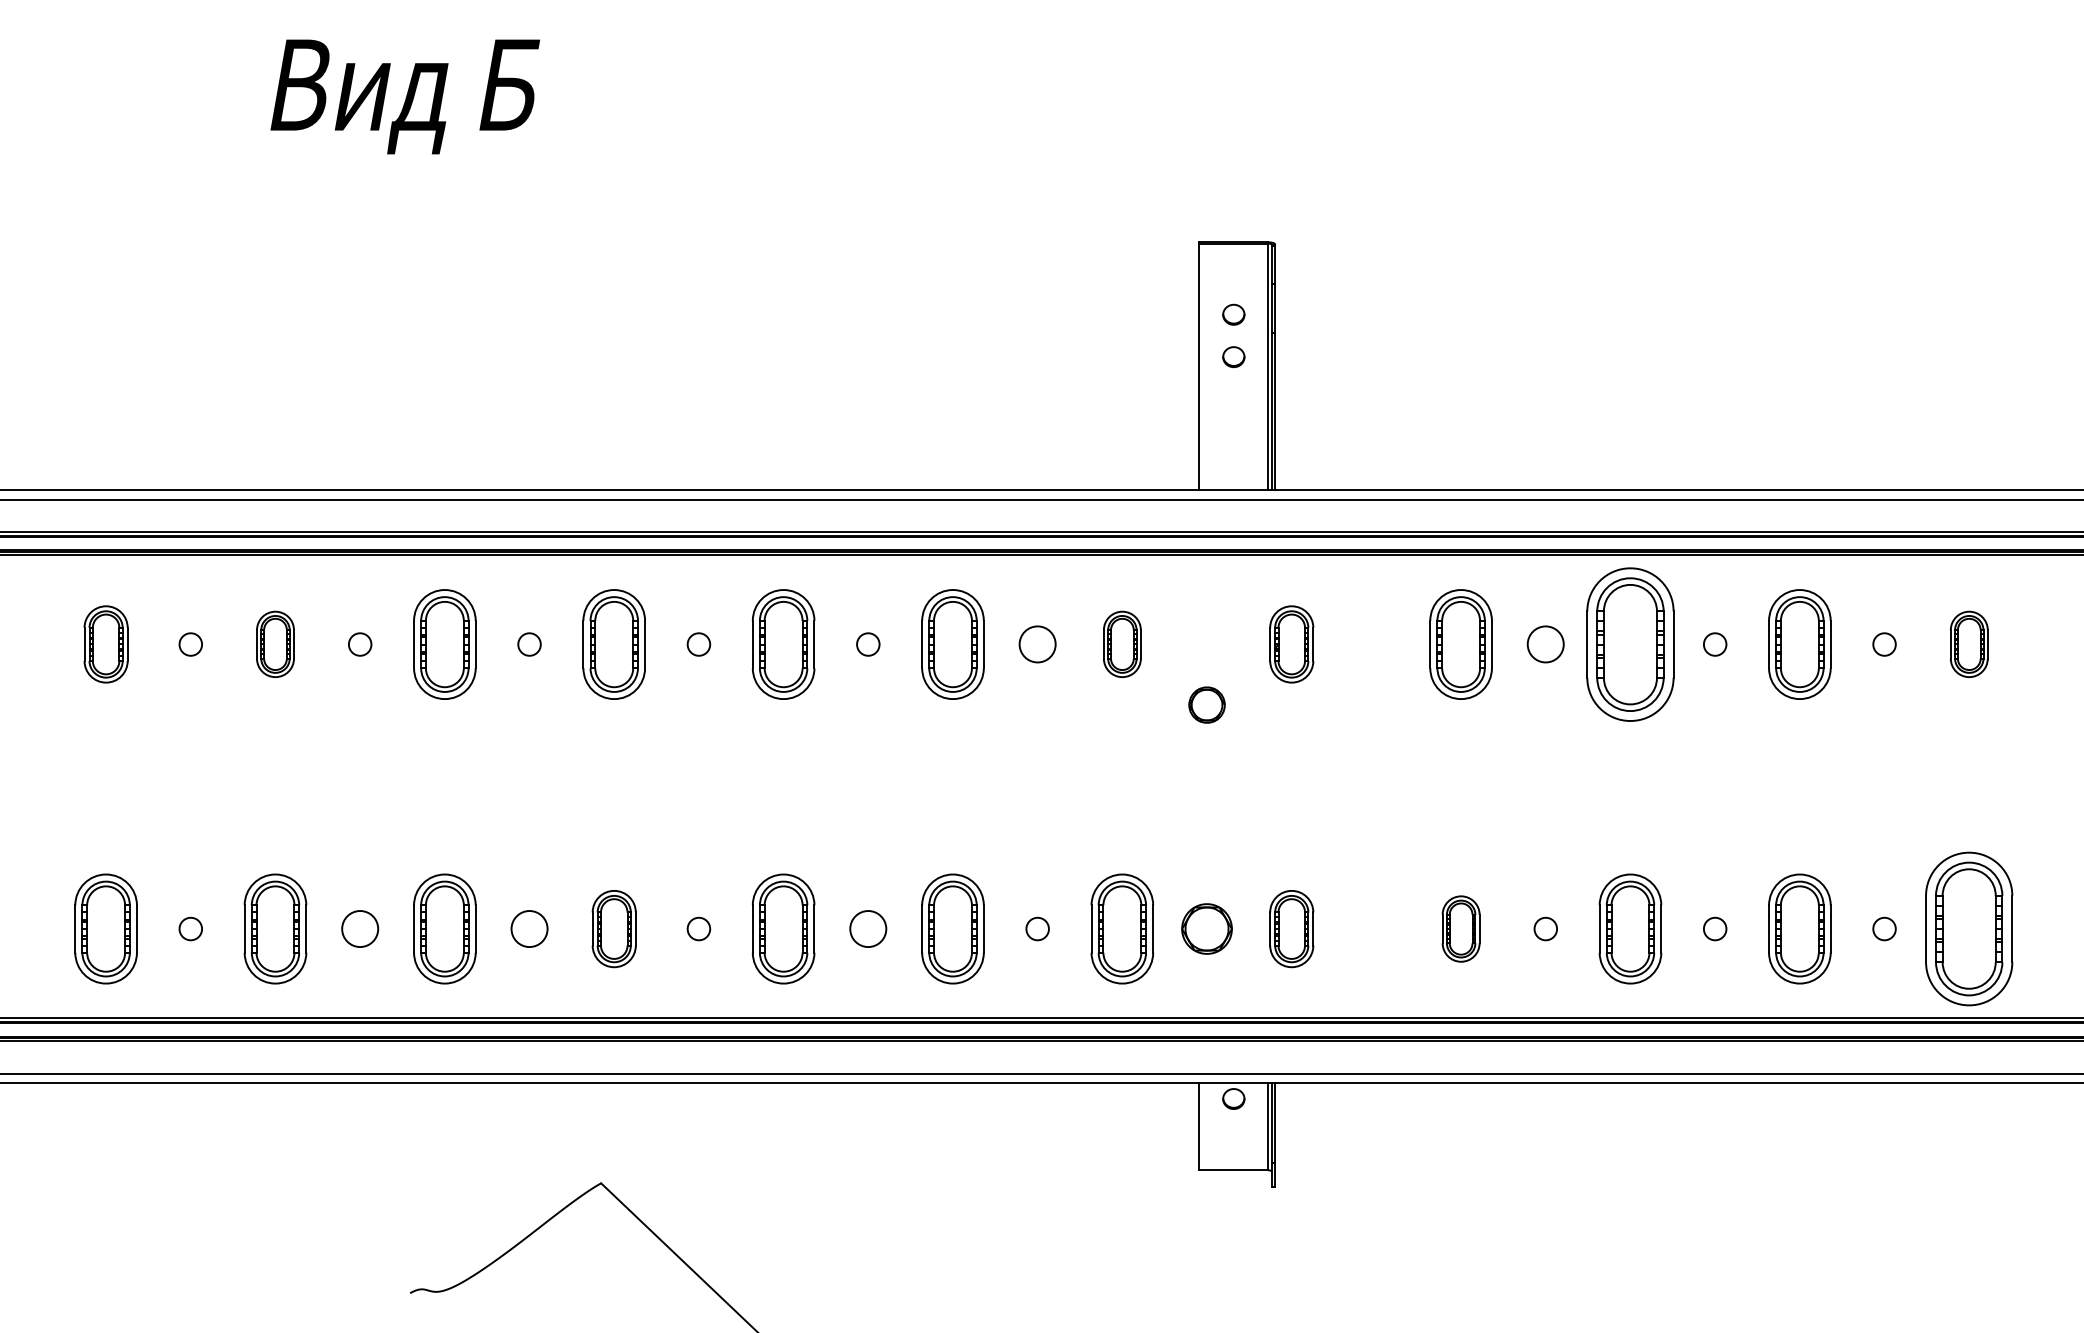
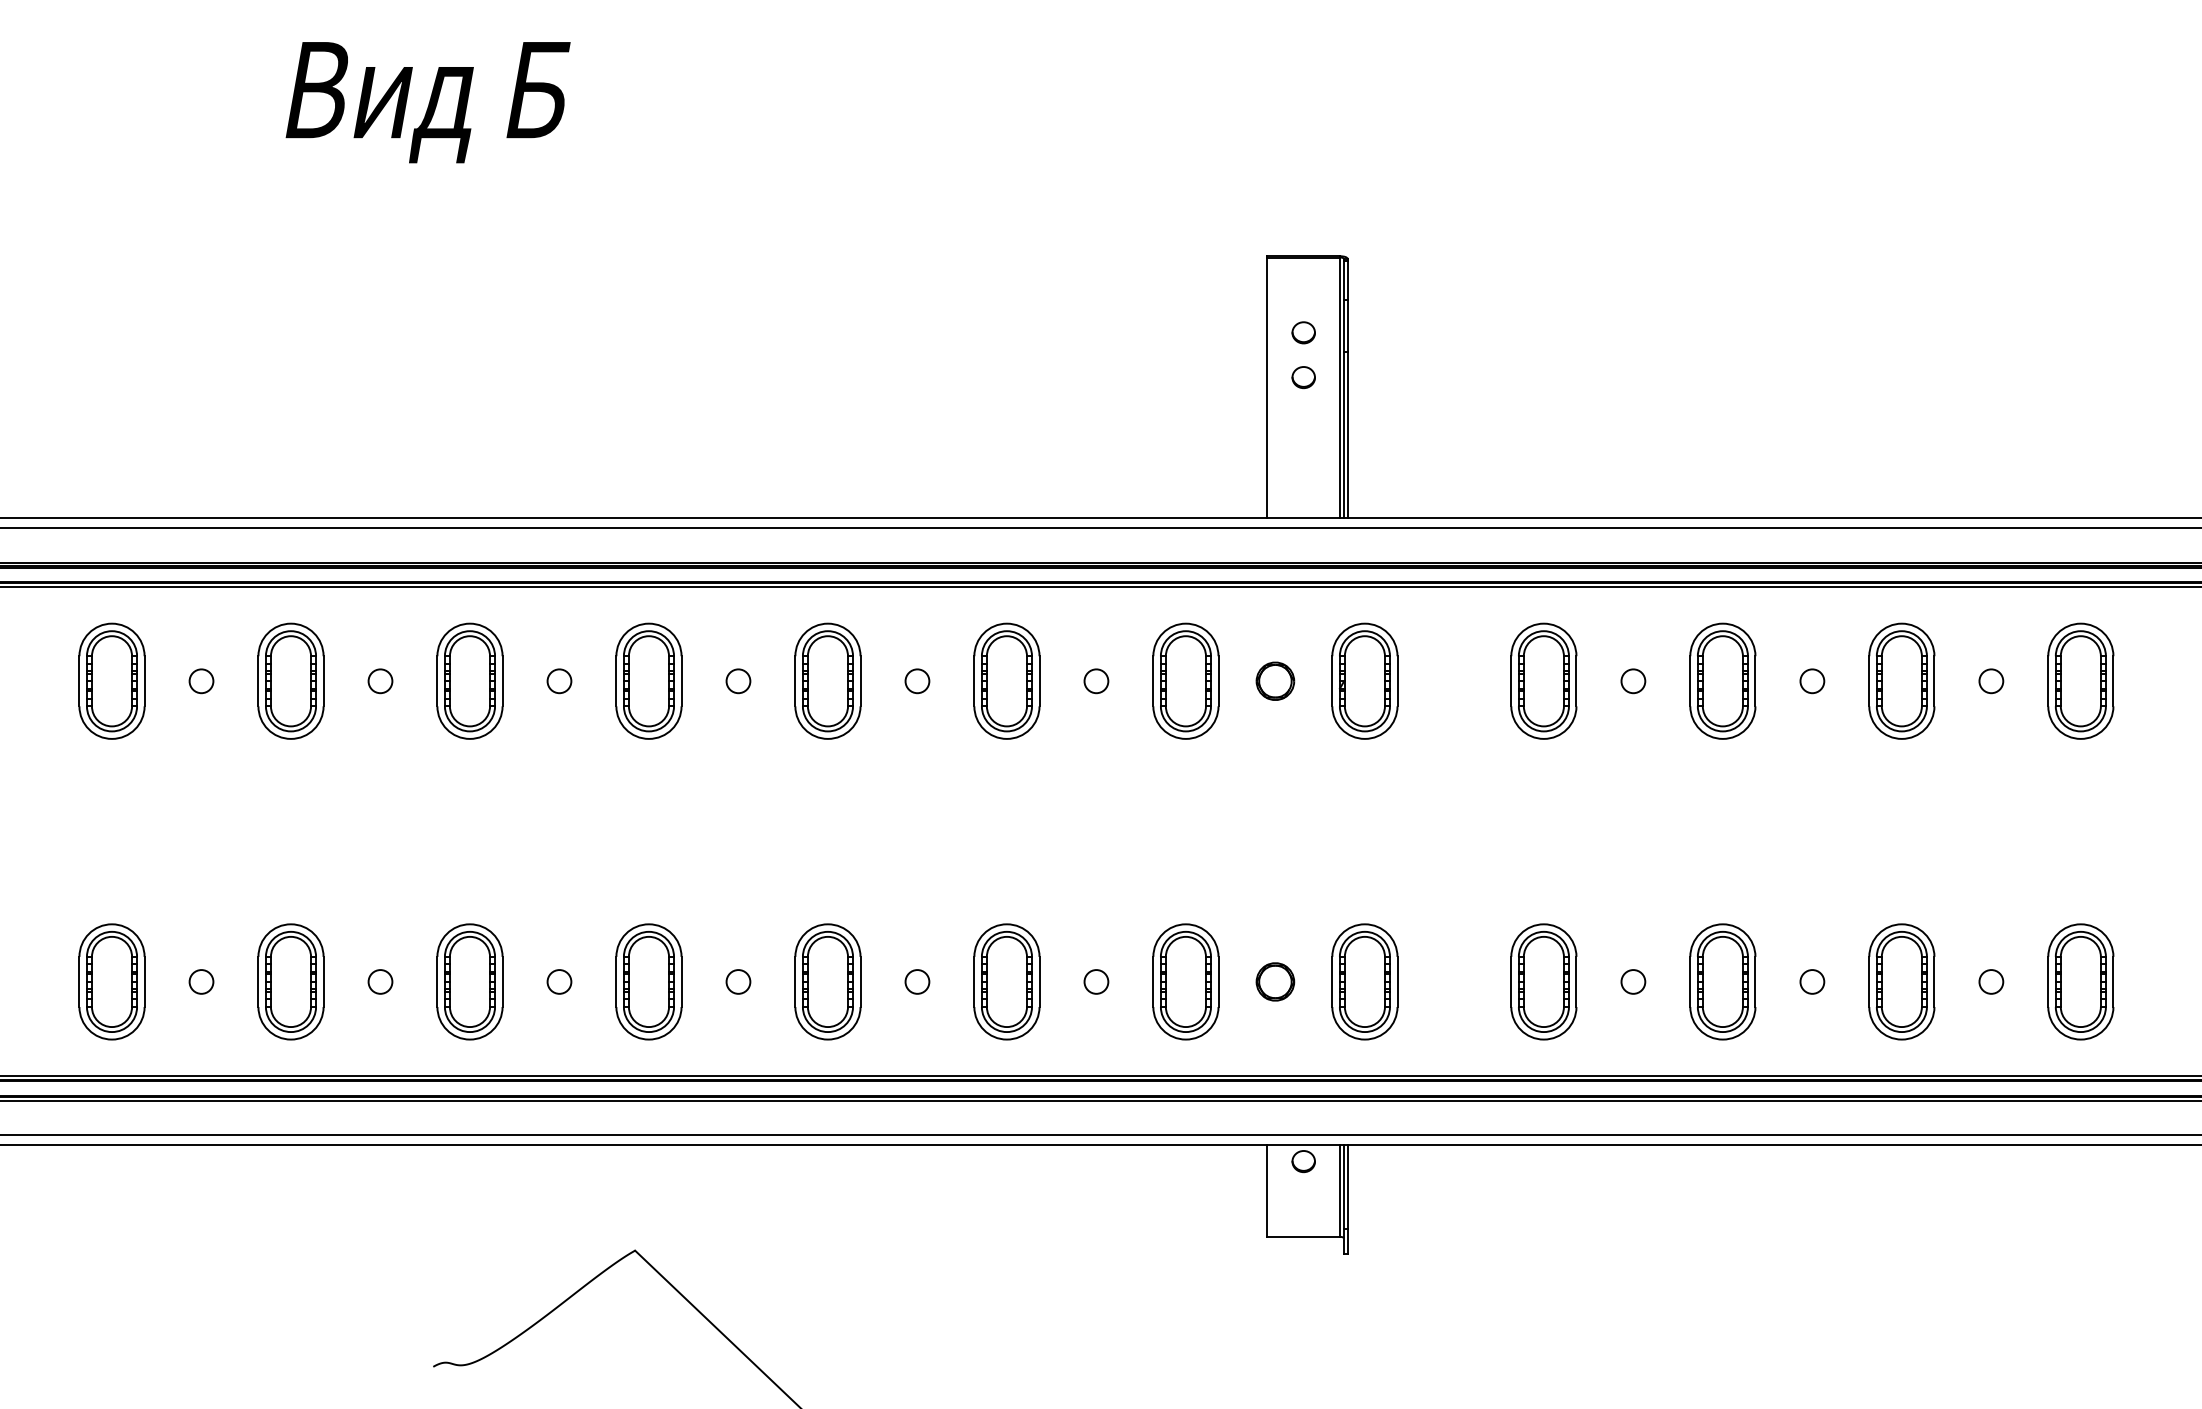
part: (105, 643) -> (111, 680), size x1.43
part: (275, 643) -> (290, 680), size x1.67
part: (1121, 643) -> (1185, 680), size x1.67
part: (1291, 643) -> (1364, 680), size x1.43
part: (1630, 643) -> (1722, 680), size x0.71
part: (1968, 643) -> (2080, 680), size x1.67
circle: (1037, 644) -> (1096, 681), size x0.62
circle: (1545, 644) -> (1633, 681), size x0.62
part: (1207, 704) -> (1275, 680), moved
circle: (360, 928) -> (380, 981), size x0.62
circle: (529, 928) -> (559, 981), size x0.62
part: (613, 928) -> (648, 981), size x1.43
circle: (868, 928) -> (917, 981), size x0.62
part: (1207, 928) -> (1275, 981), size x0.71
part: (1291, 928) -> (1364, 981), size x1.43
part: (1460, 928) -> (1543, 981), size x1.67
part: (1968, 928) -> (2080, 981), size x0.71

